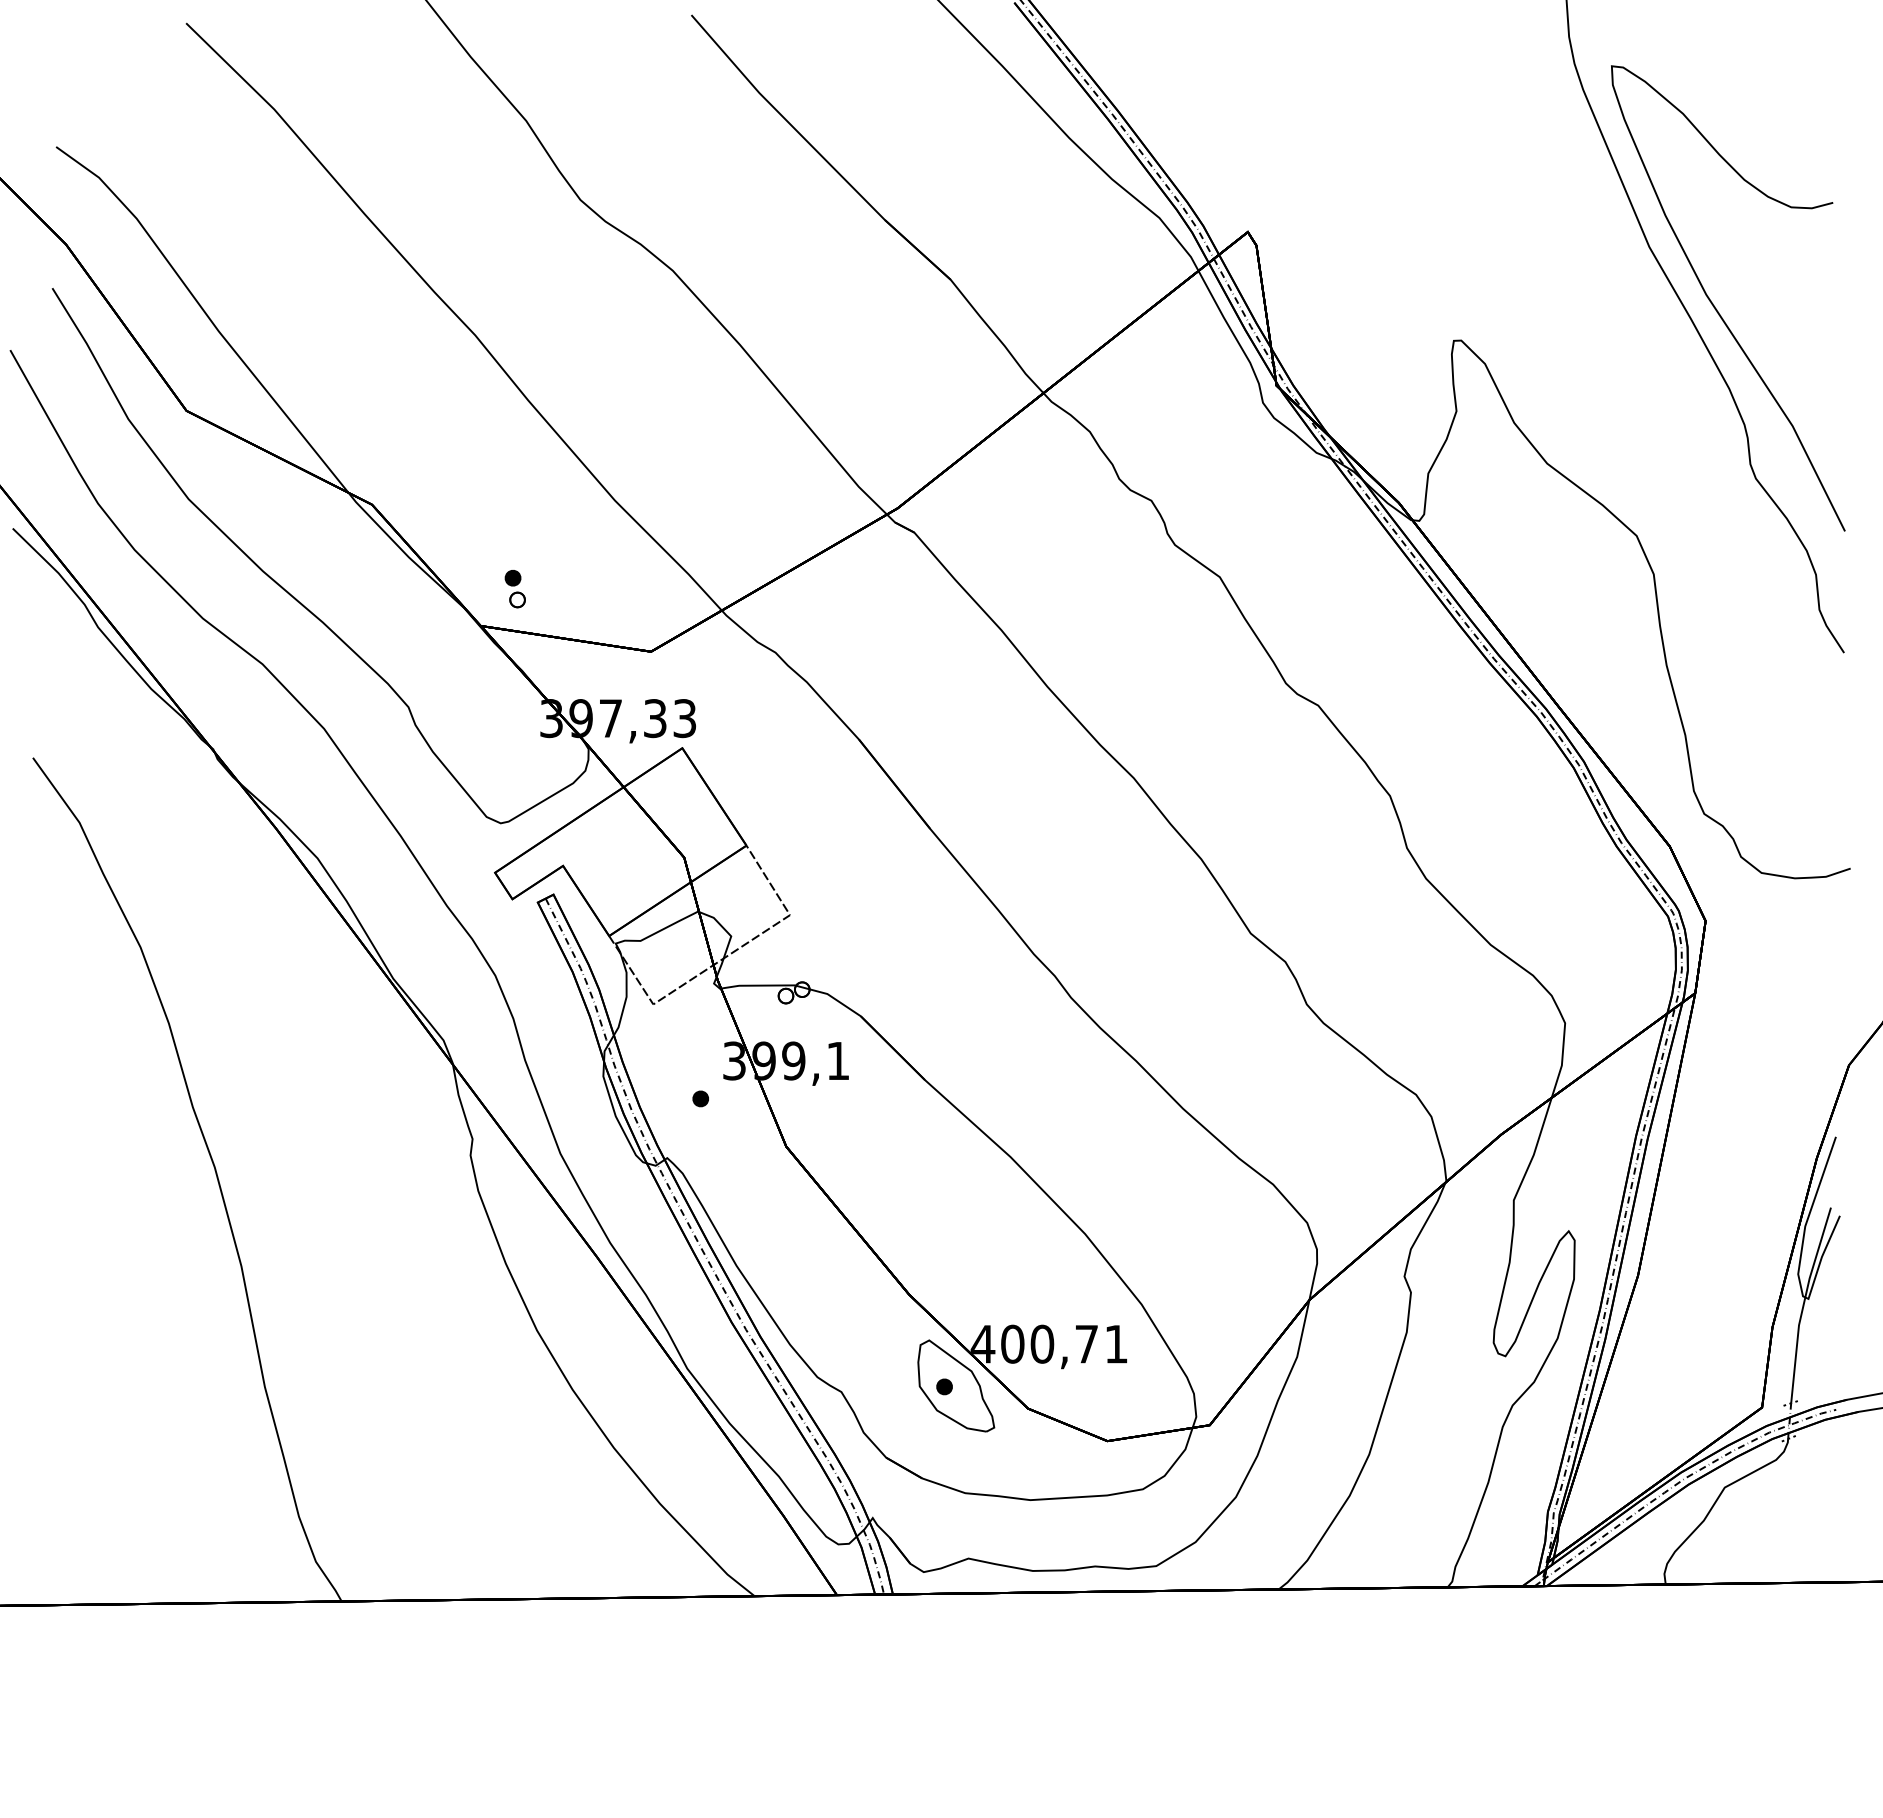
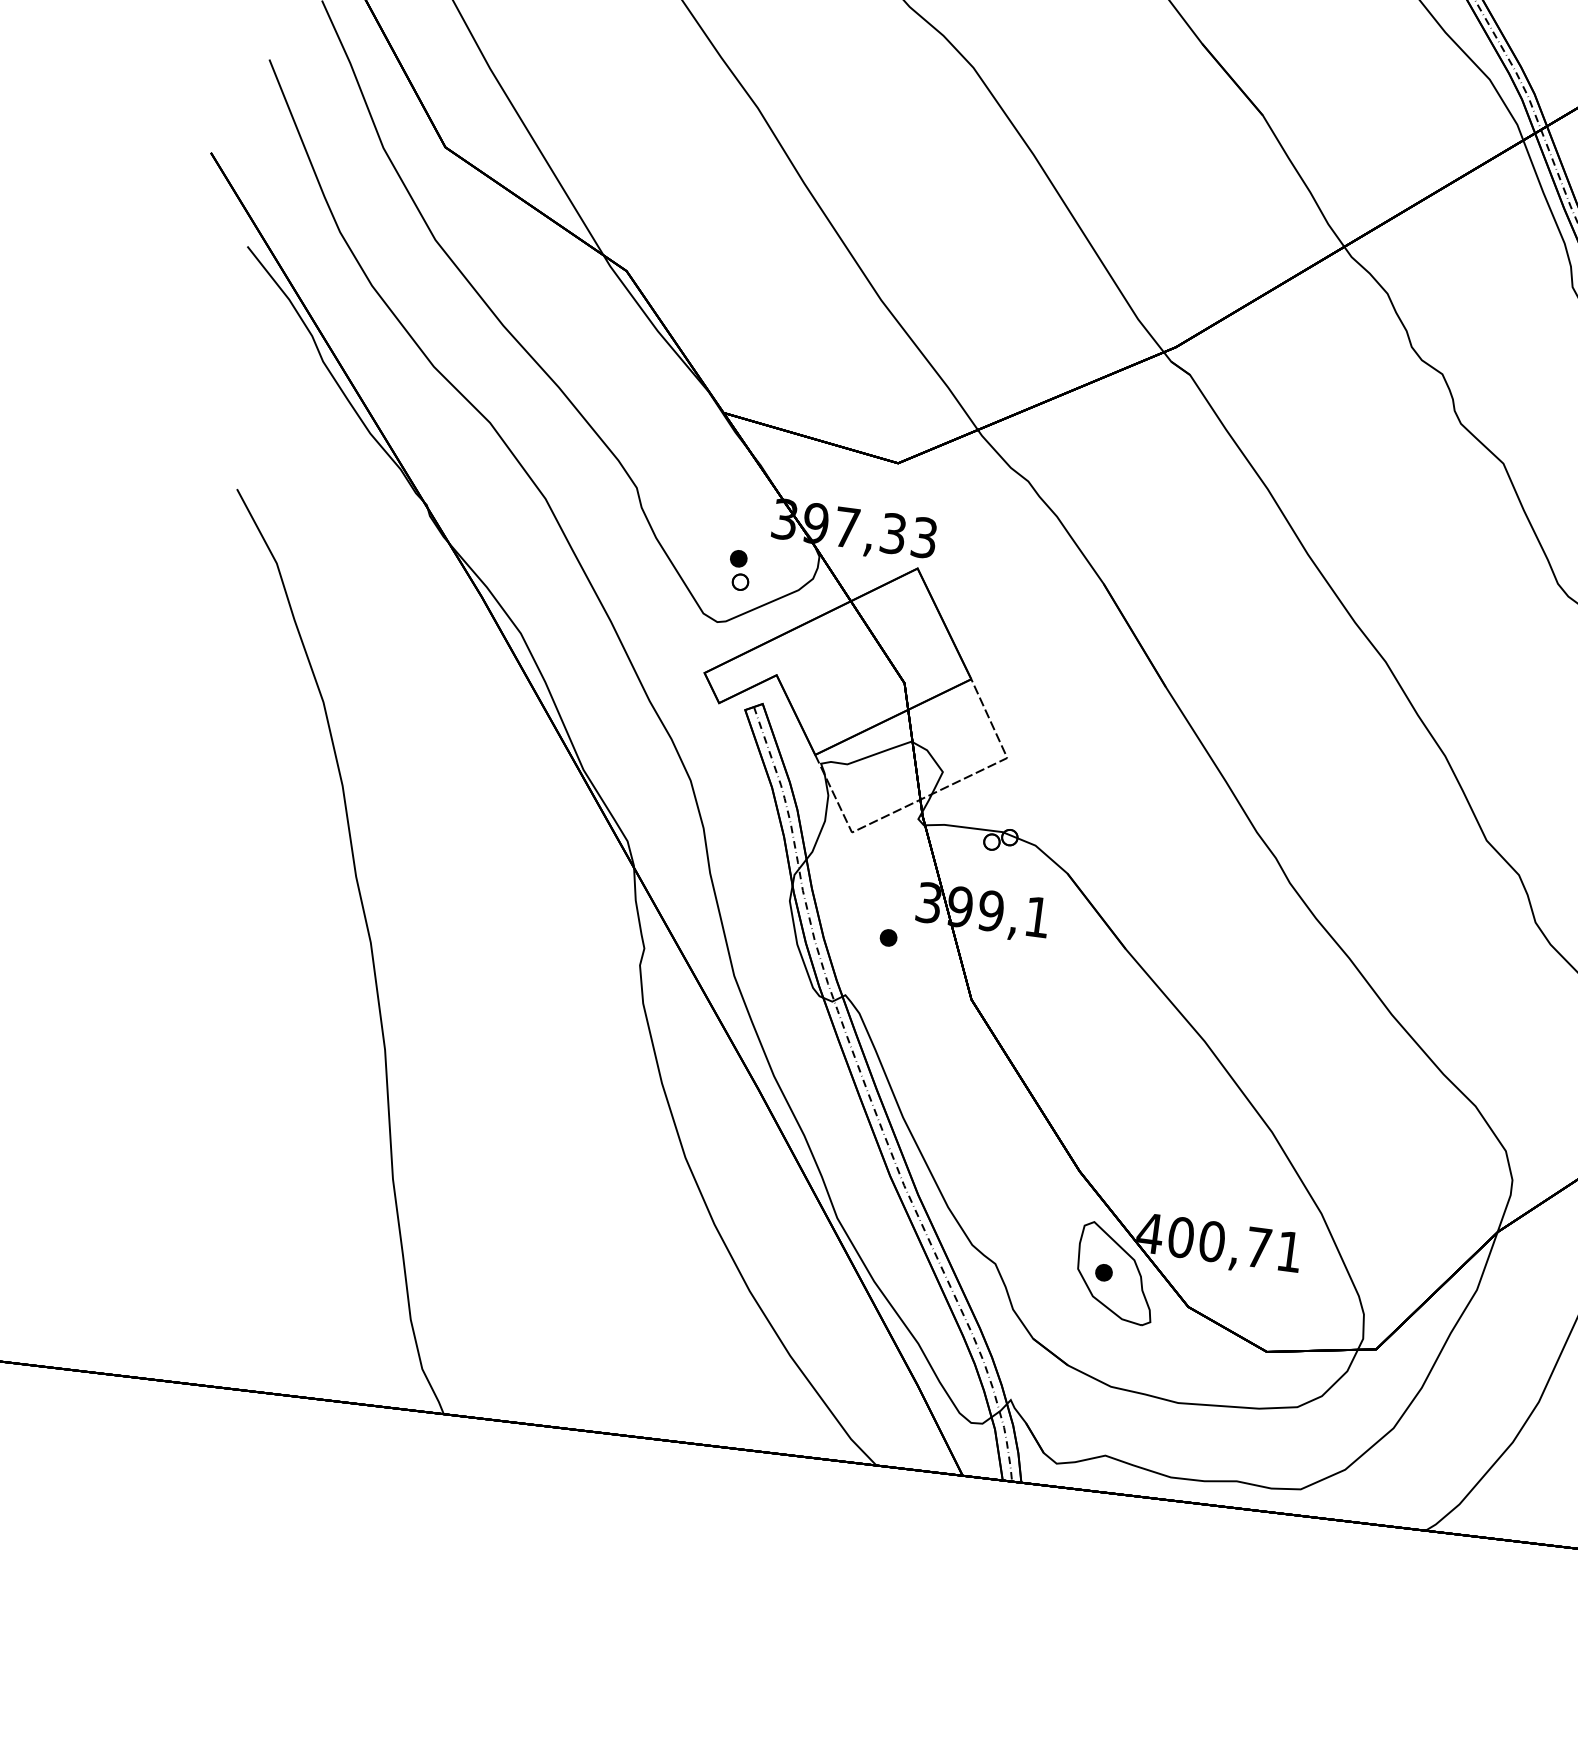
part: (514, 589) -> (738, 570), moved

